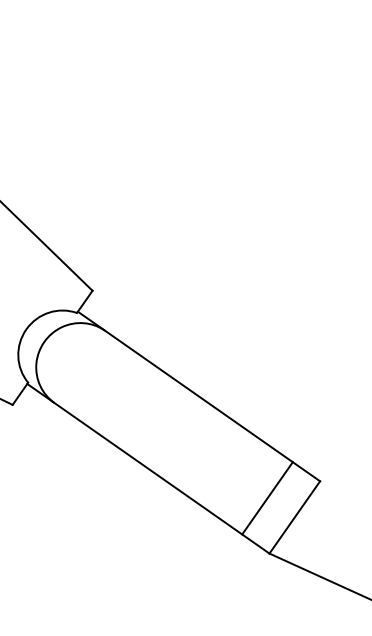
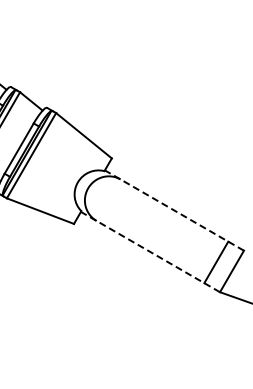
line: (199, 396) -> (174, 210), solid -> dashed
line: (148, 467) -> (150, 251), solid -> dashed

